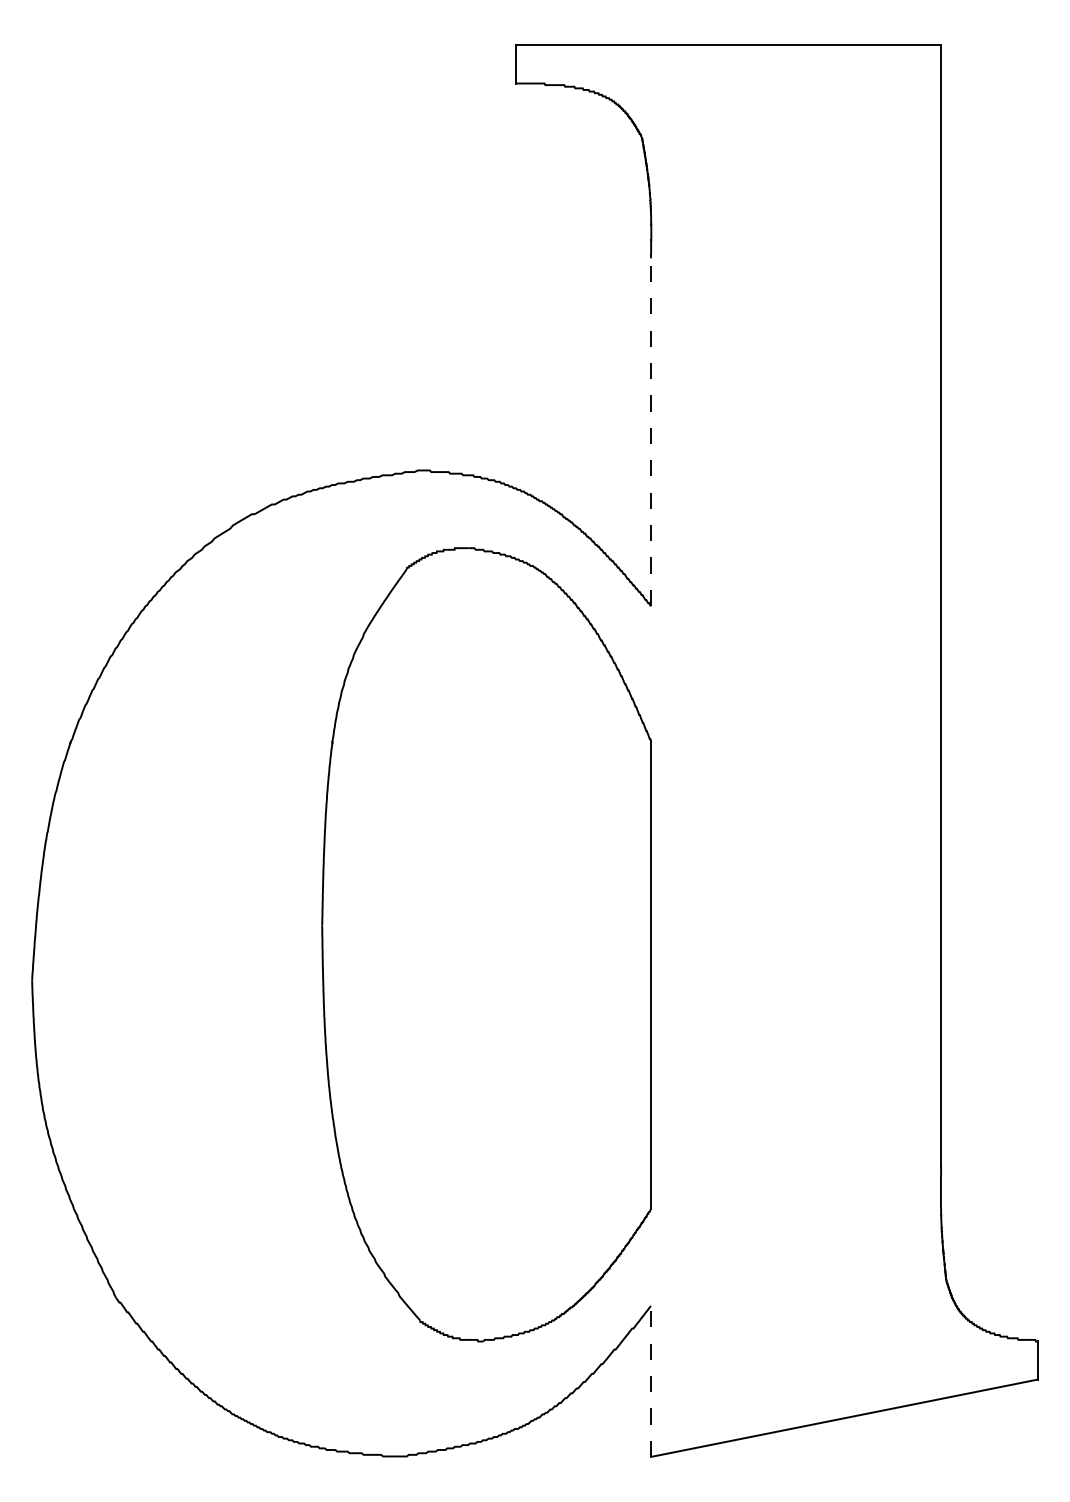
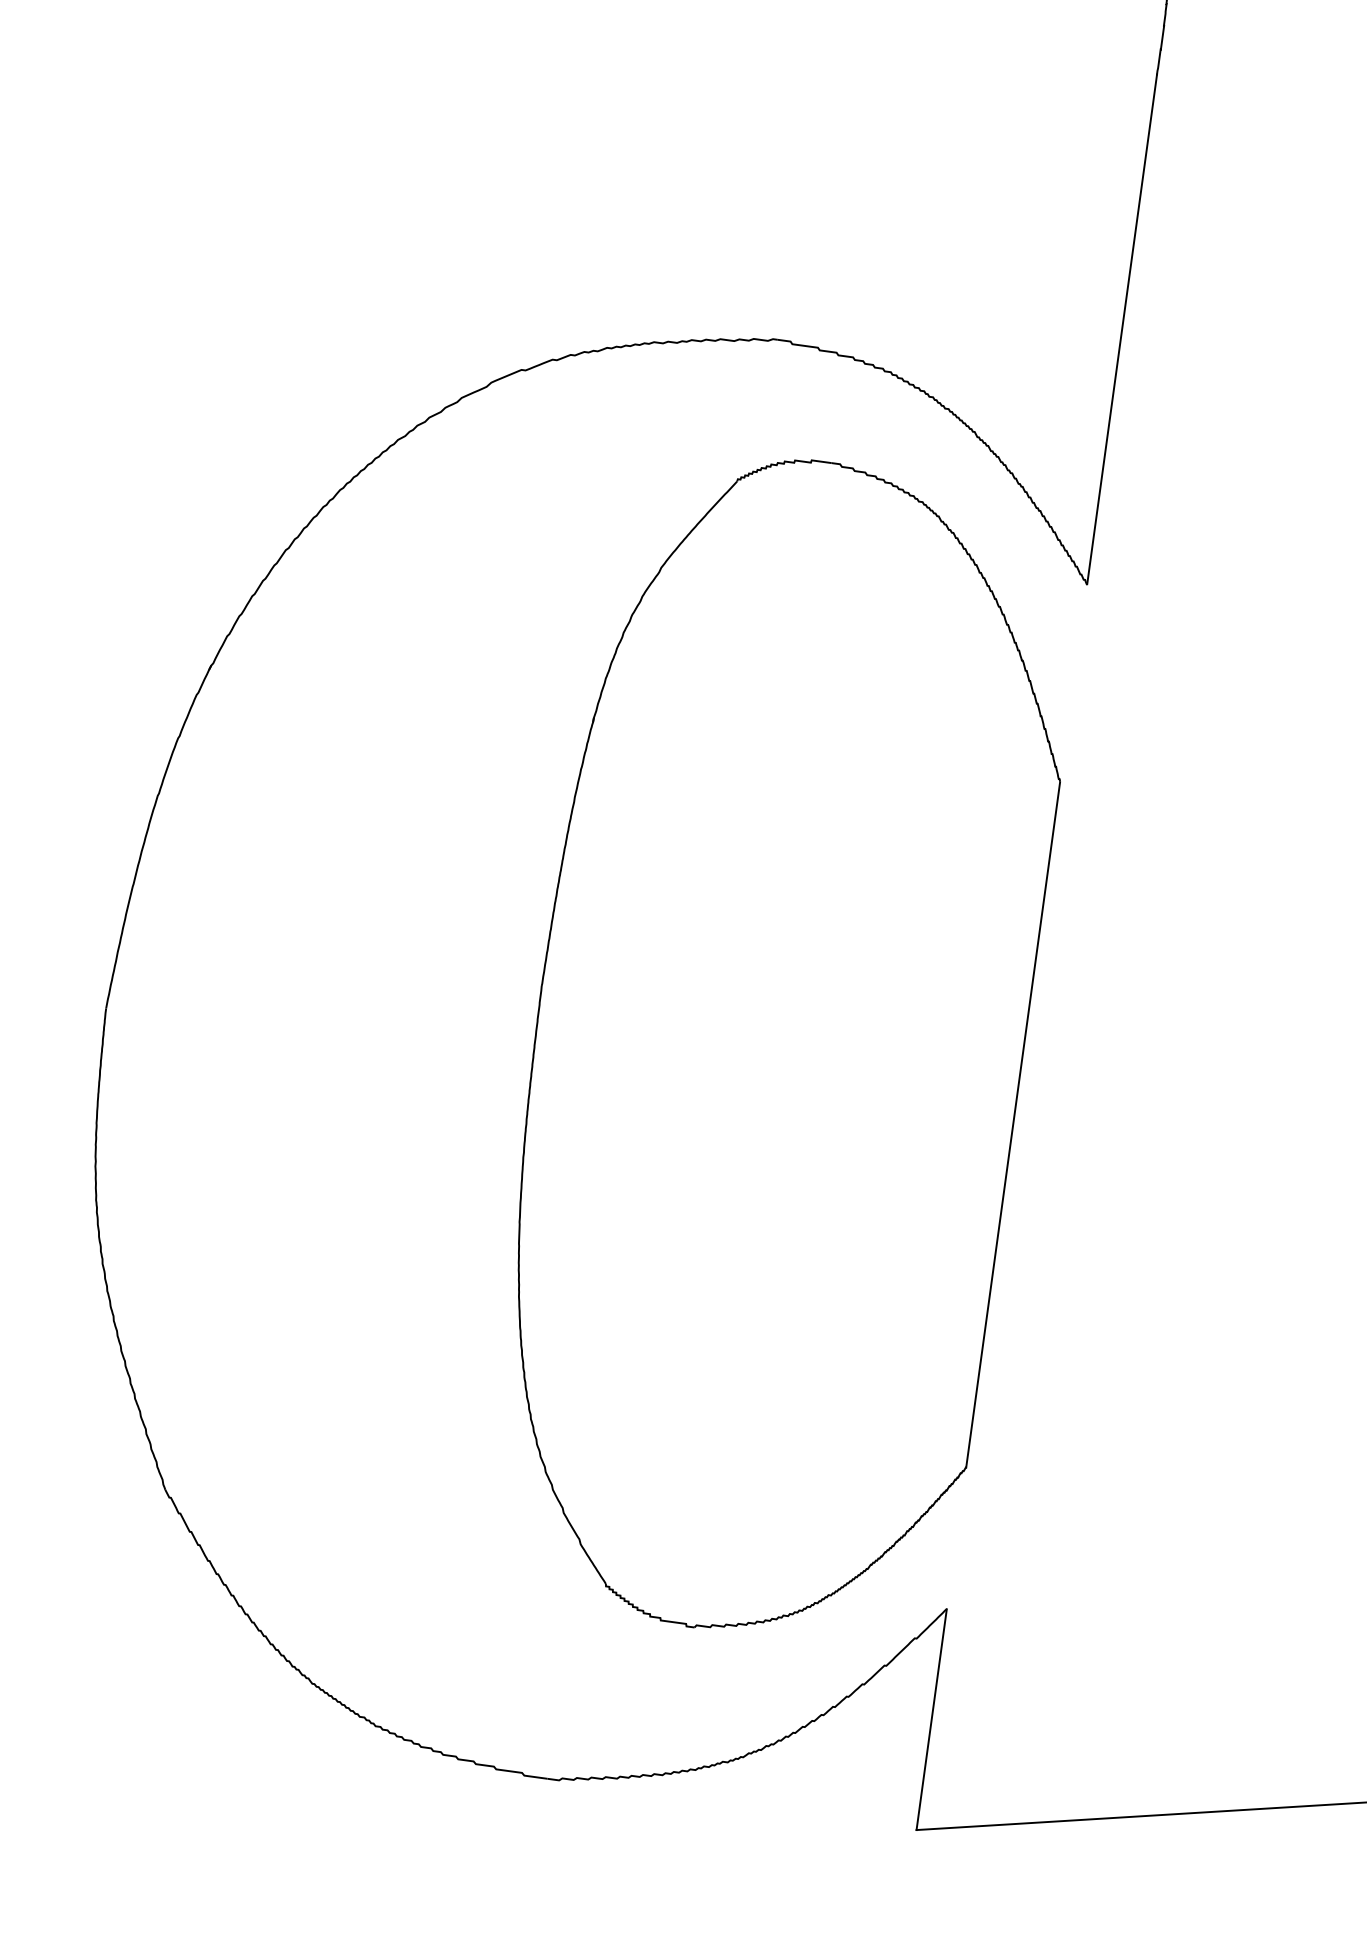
line: (651, 431) -> (1122, 328), dashed -> solid
line: (651, 1381) -> (932, 1719), dashed -> solid

